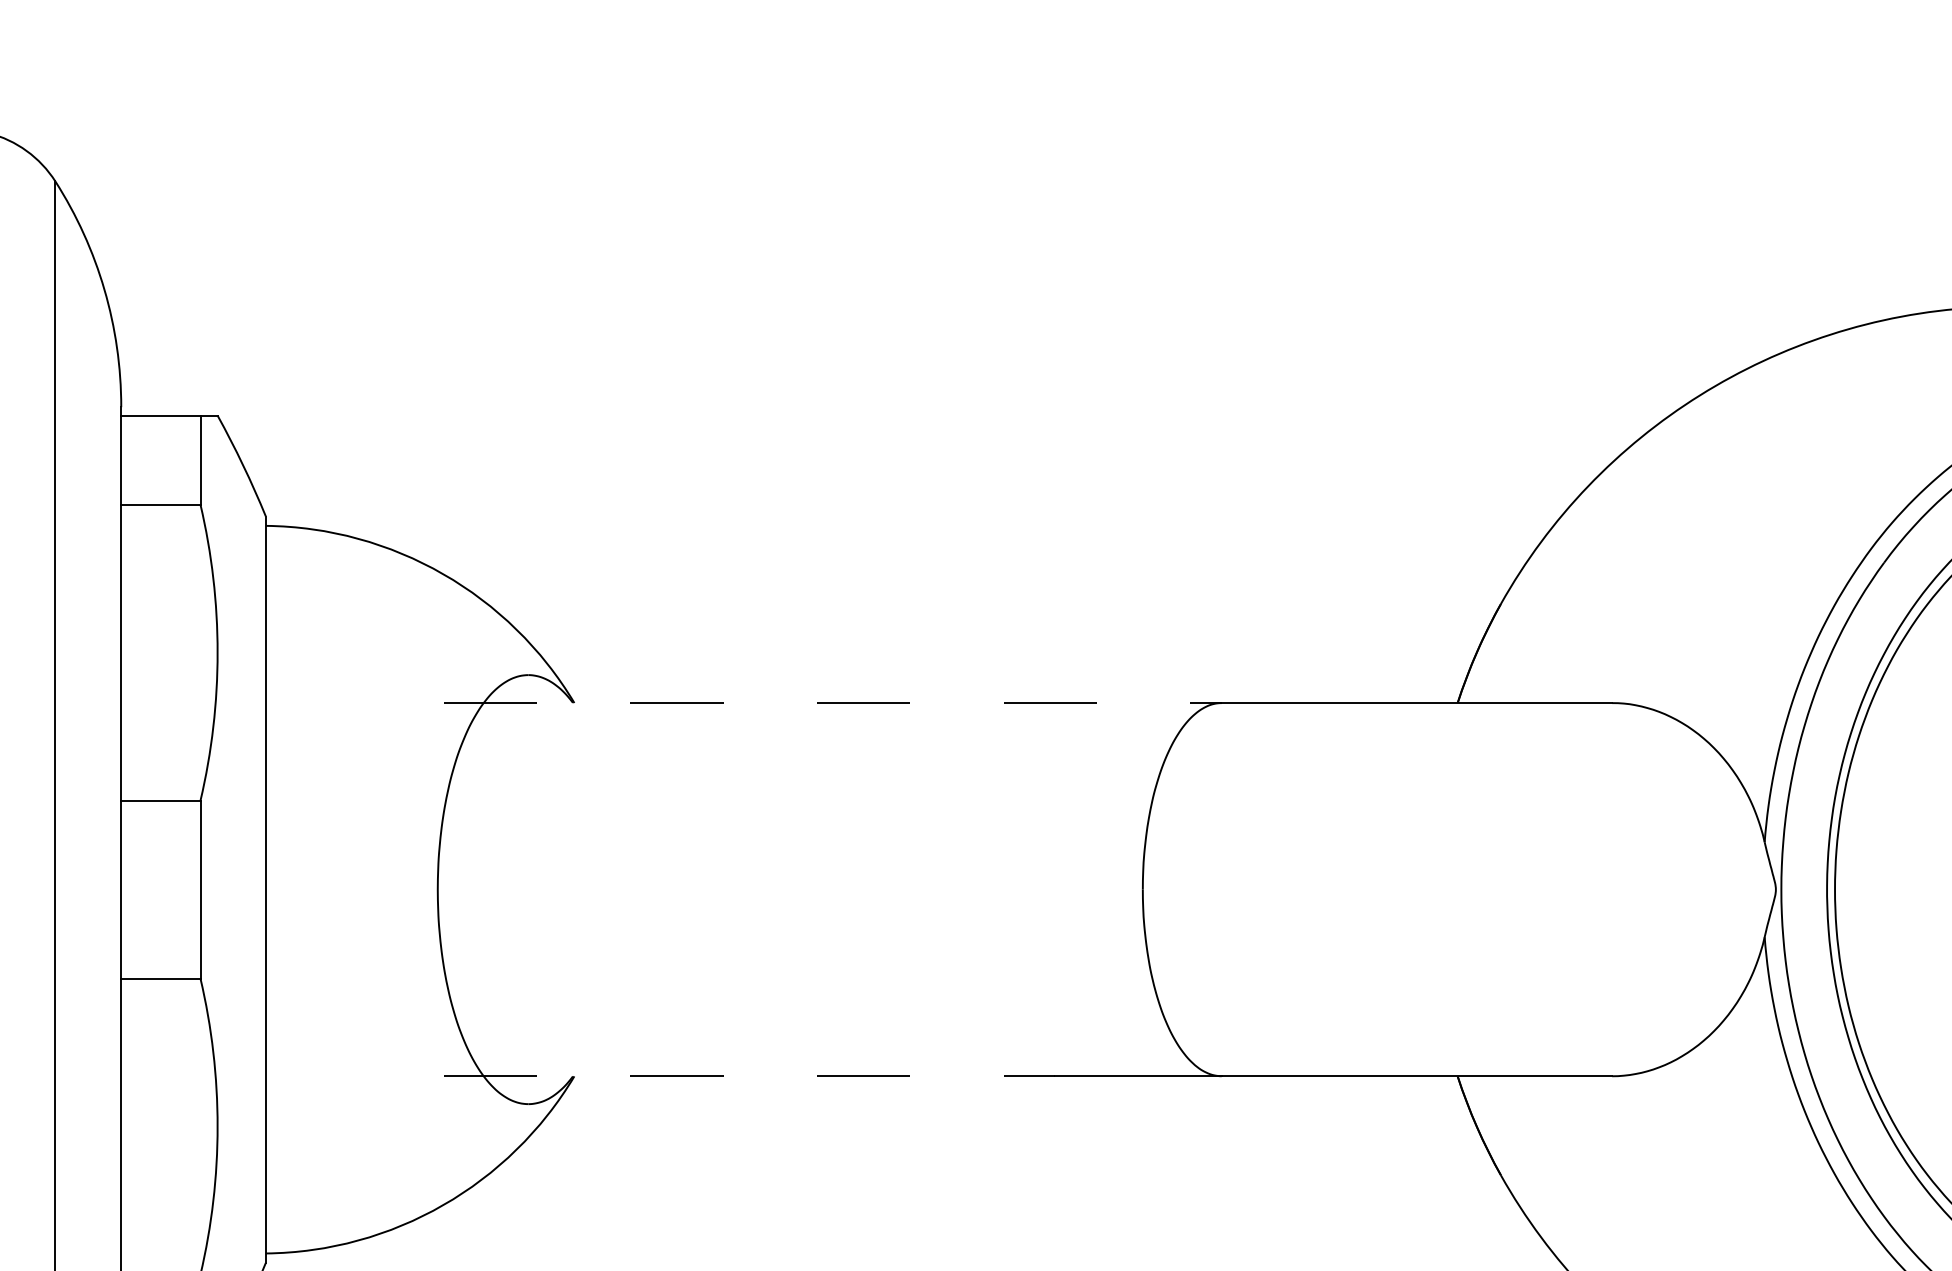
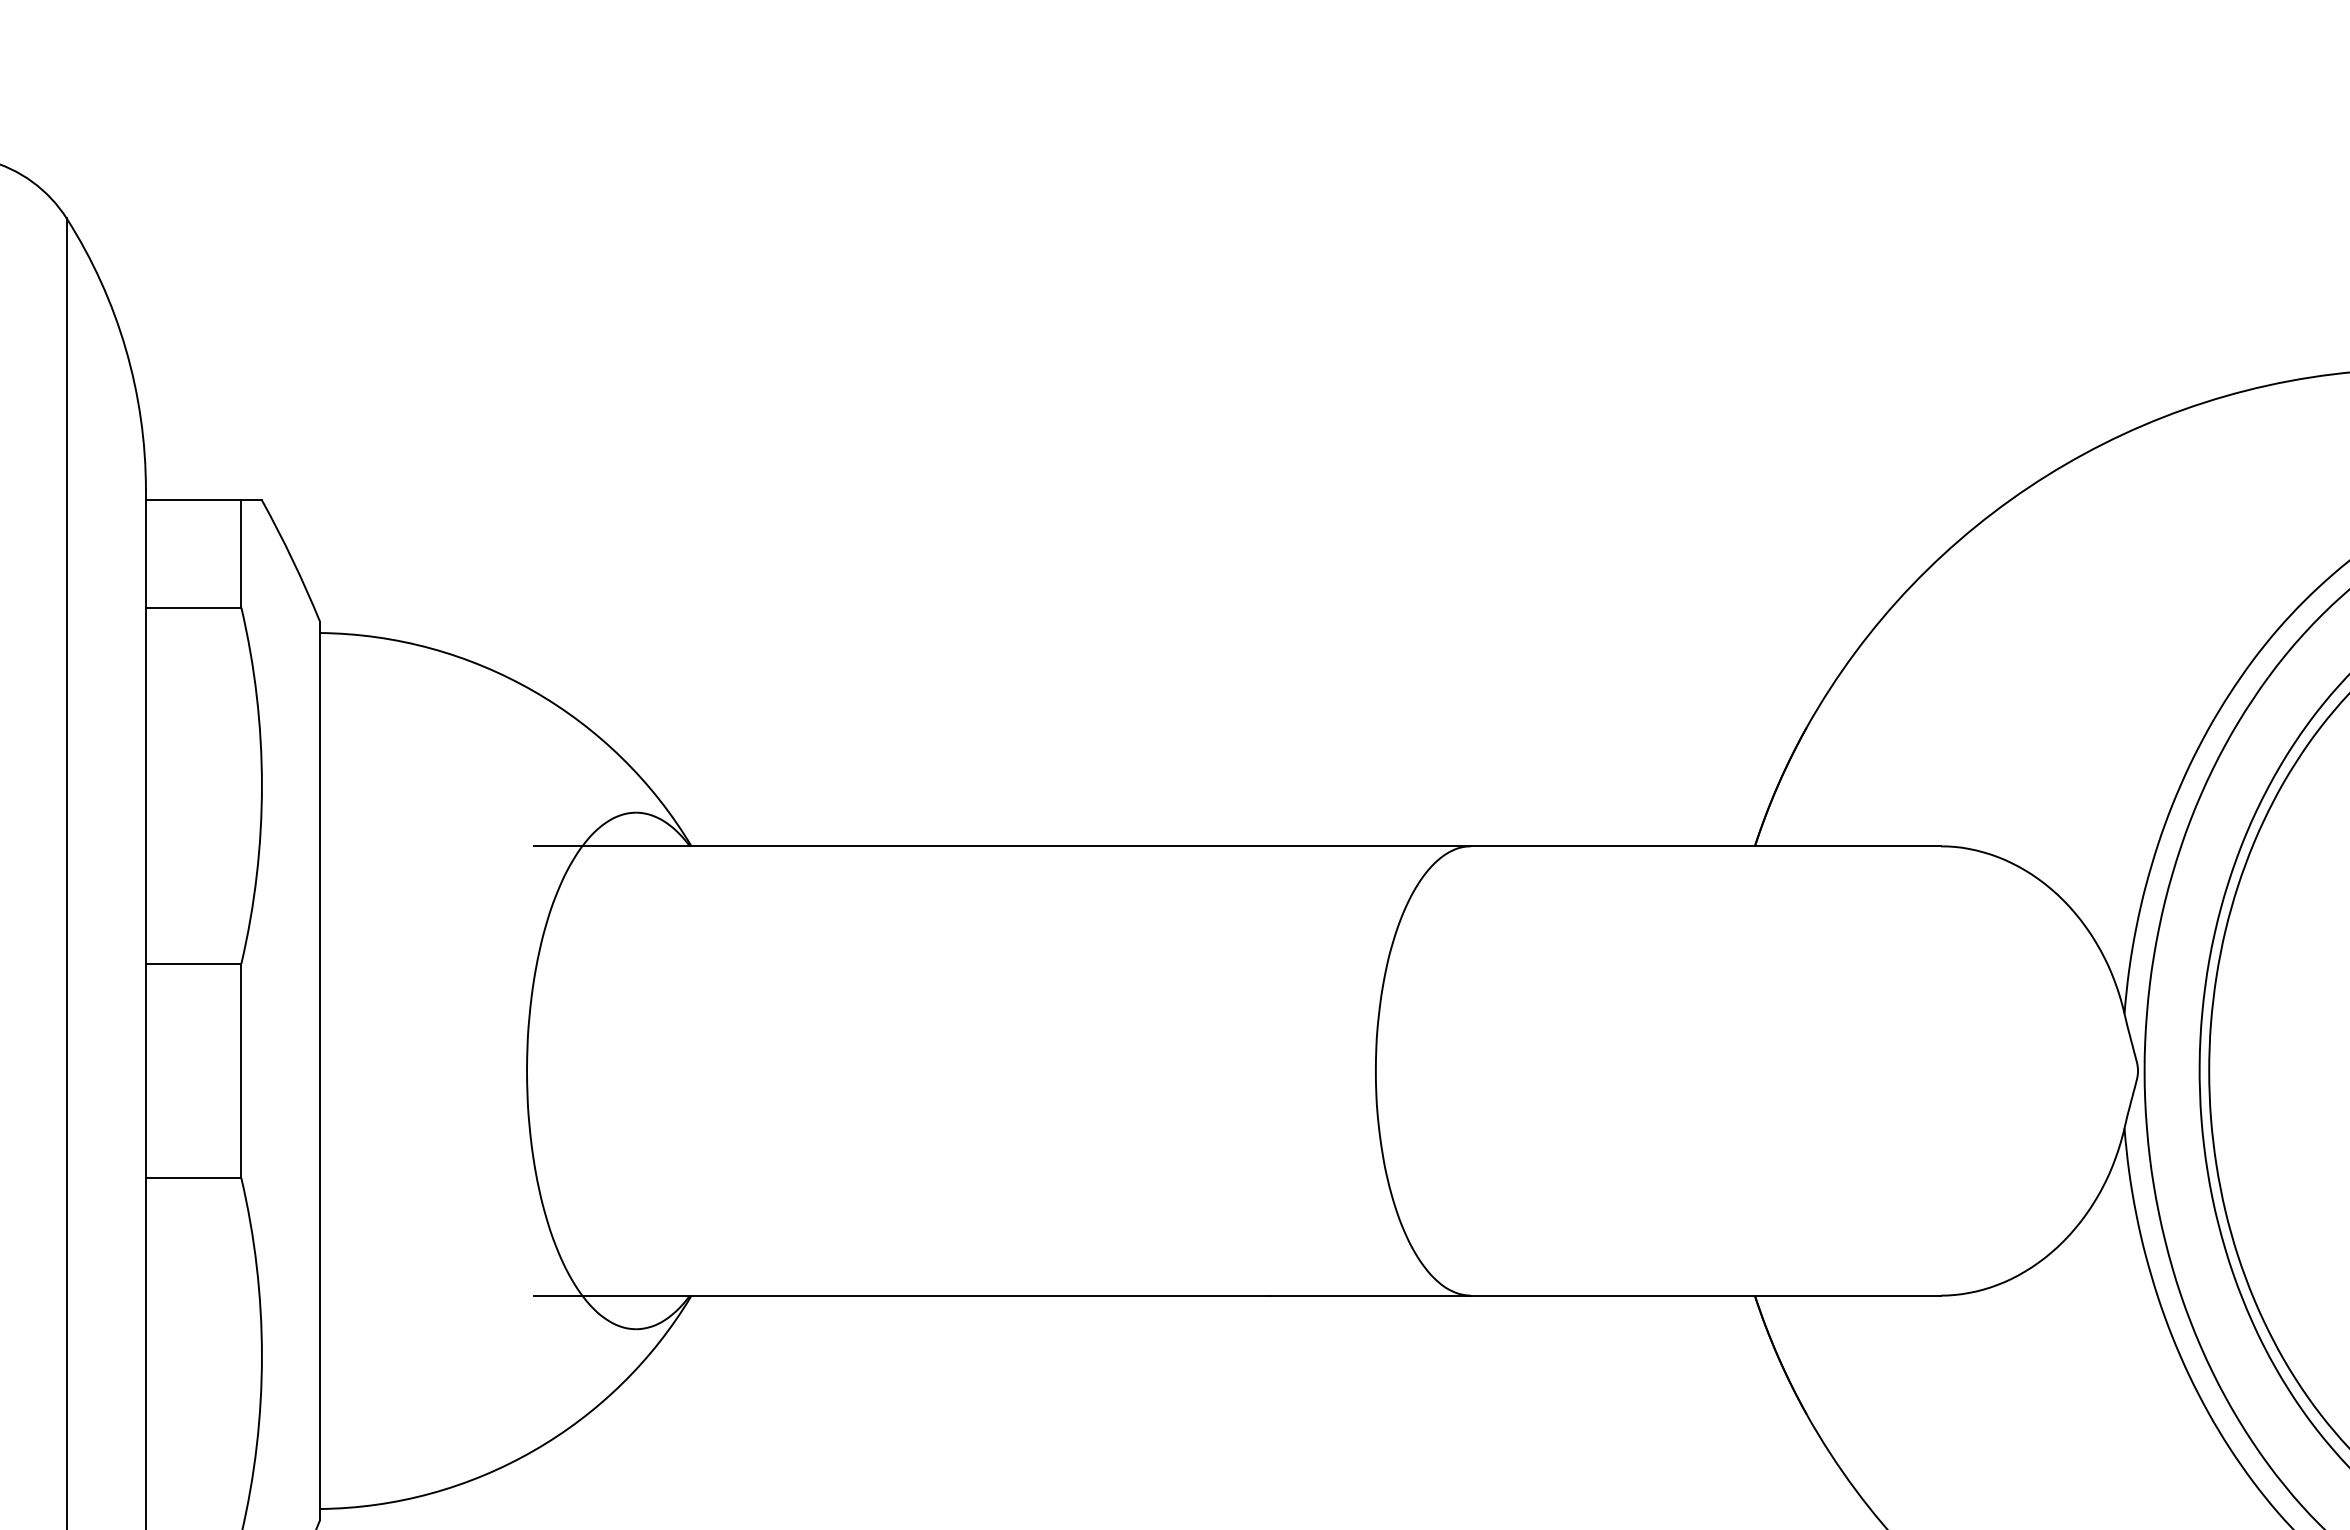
line: (833, 703) -> (1003, 846), dashed -> solid
line: (749, 1076) -> (902, 1295), dashed -> solid

